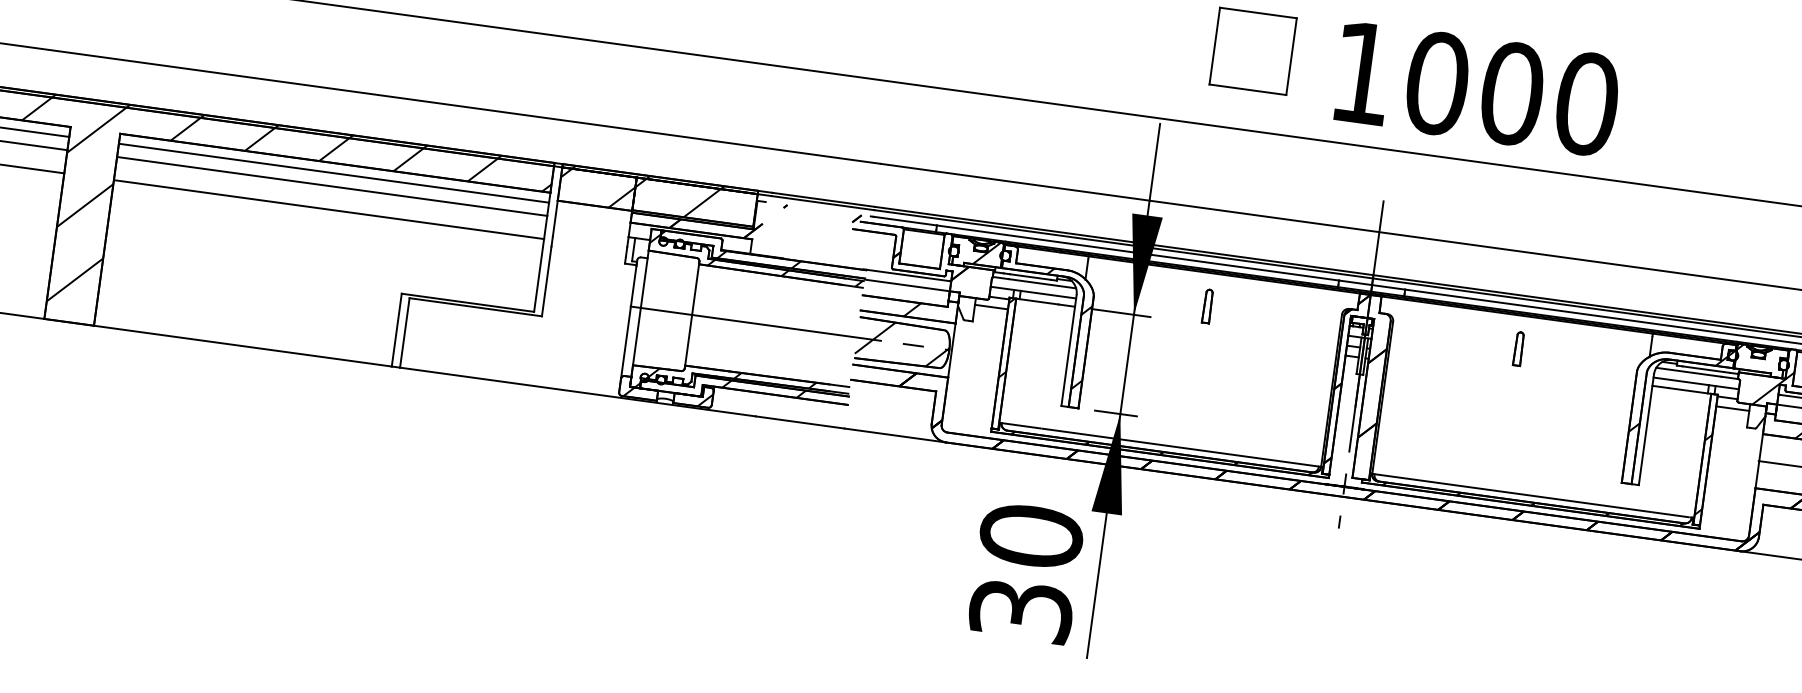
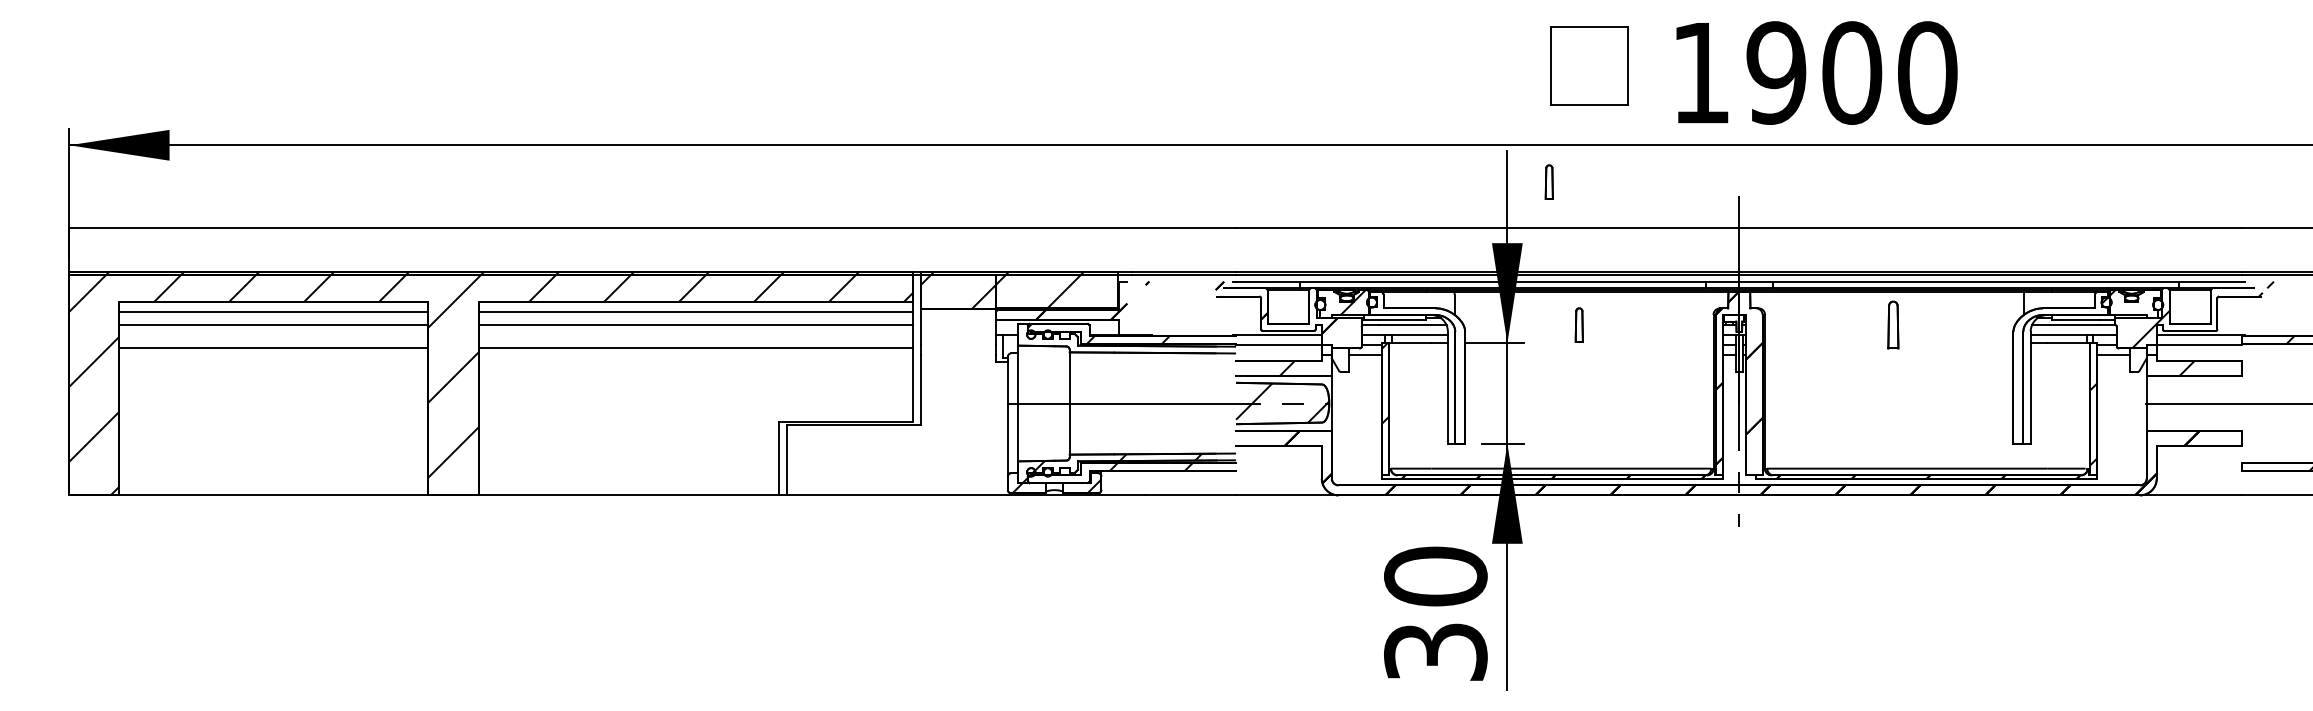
text: (1437, 82) -> (1776, 72), 1000 -> 1900
part: (1196, 160) -> (1548, 181), added
hatch: (756, 260) -> (1125, 340), removed
hatch: (1064, 328) -> (1440, 366), removed
part: (1518, 348) -> (1892, 324), size x1.4
hatch: (1681, 390) -> (2060, 344), removed

